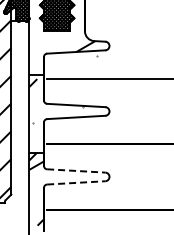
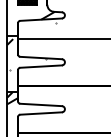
line: (76, 170) -> (41, 104), dashed -> solid
line: (76, 182) -> (41, 113), dashed -> solid

